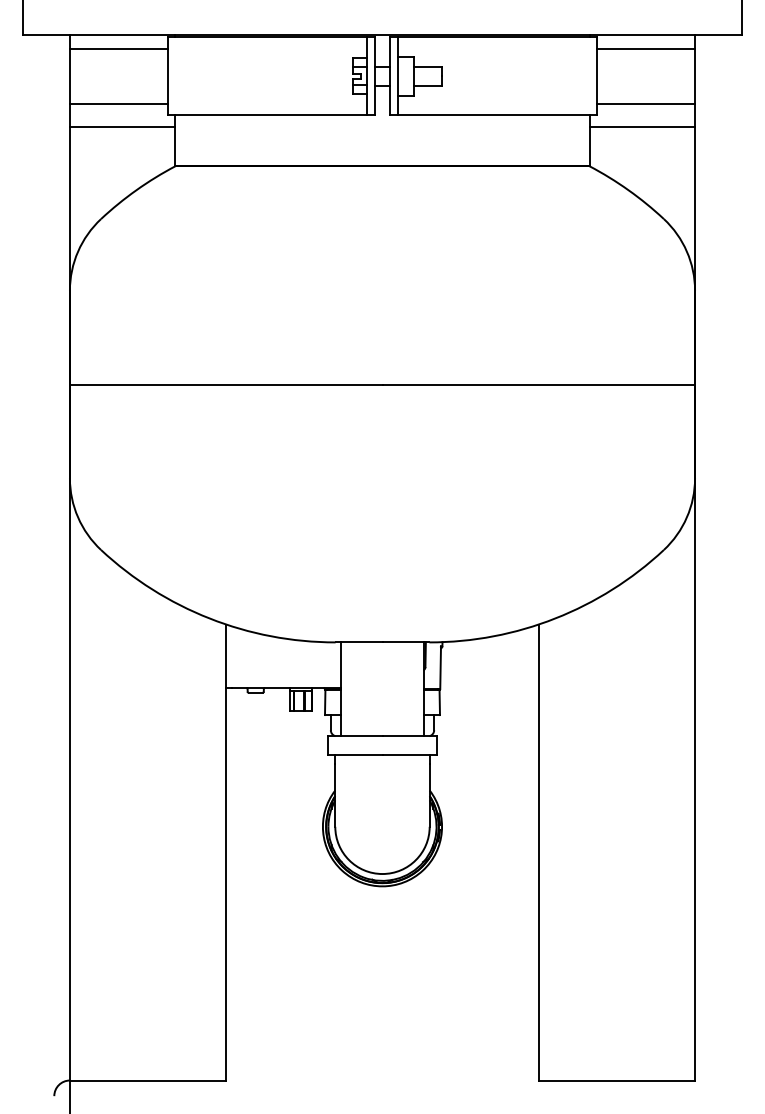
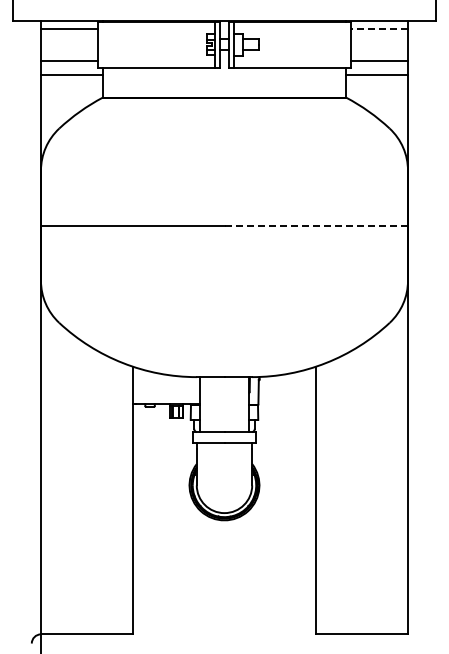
line: (646, 48) -> (379, 28), solid -> dashed
line: (539, 384) -> (316, 225), solid -> dashed

